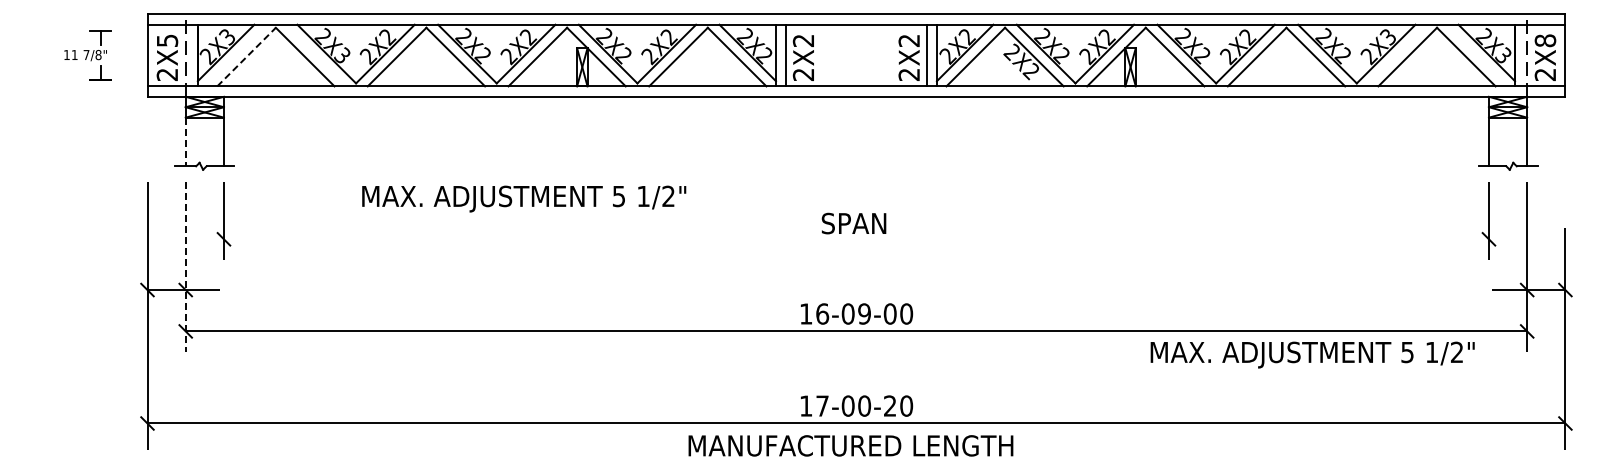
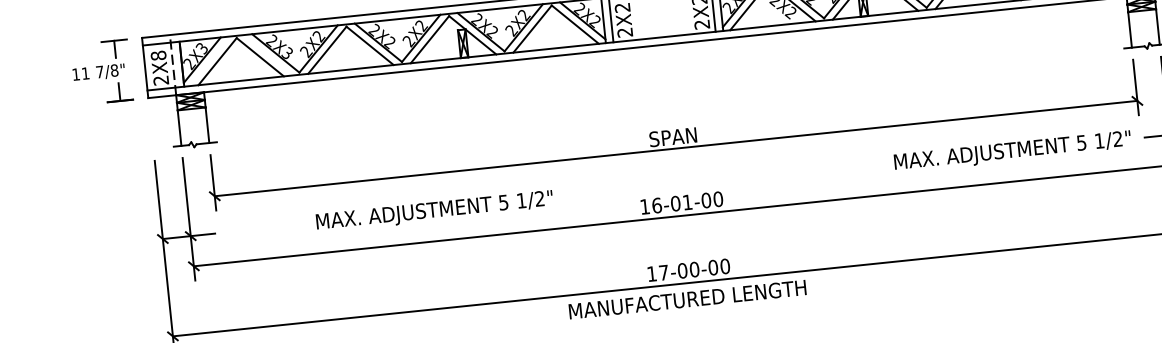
text: (167, 40) -> (158, 55), 2X5 -> 2X8
part: (87, 55) -> (101, 72), size x1.67
line: (246, 56) -> (217, 61), dashed -> solid
line: (185, 142) -> (179, 128), dashed -> solid
text: (524, 198) -> (434, 211), moved
line: (855, 239) -> (675, 148), added
line: (185, 267) -> (188, 219), dashed -> solid
text: (864, 313) -> (687, 202), 16-09-00 -> 16-01-00
text: (1312, 354) -> (1012, 151), moved
text: (889, 405) -> (712, 267), 17-00-20 -> 17-00-00

